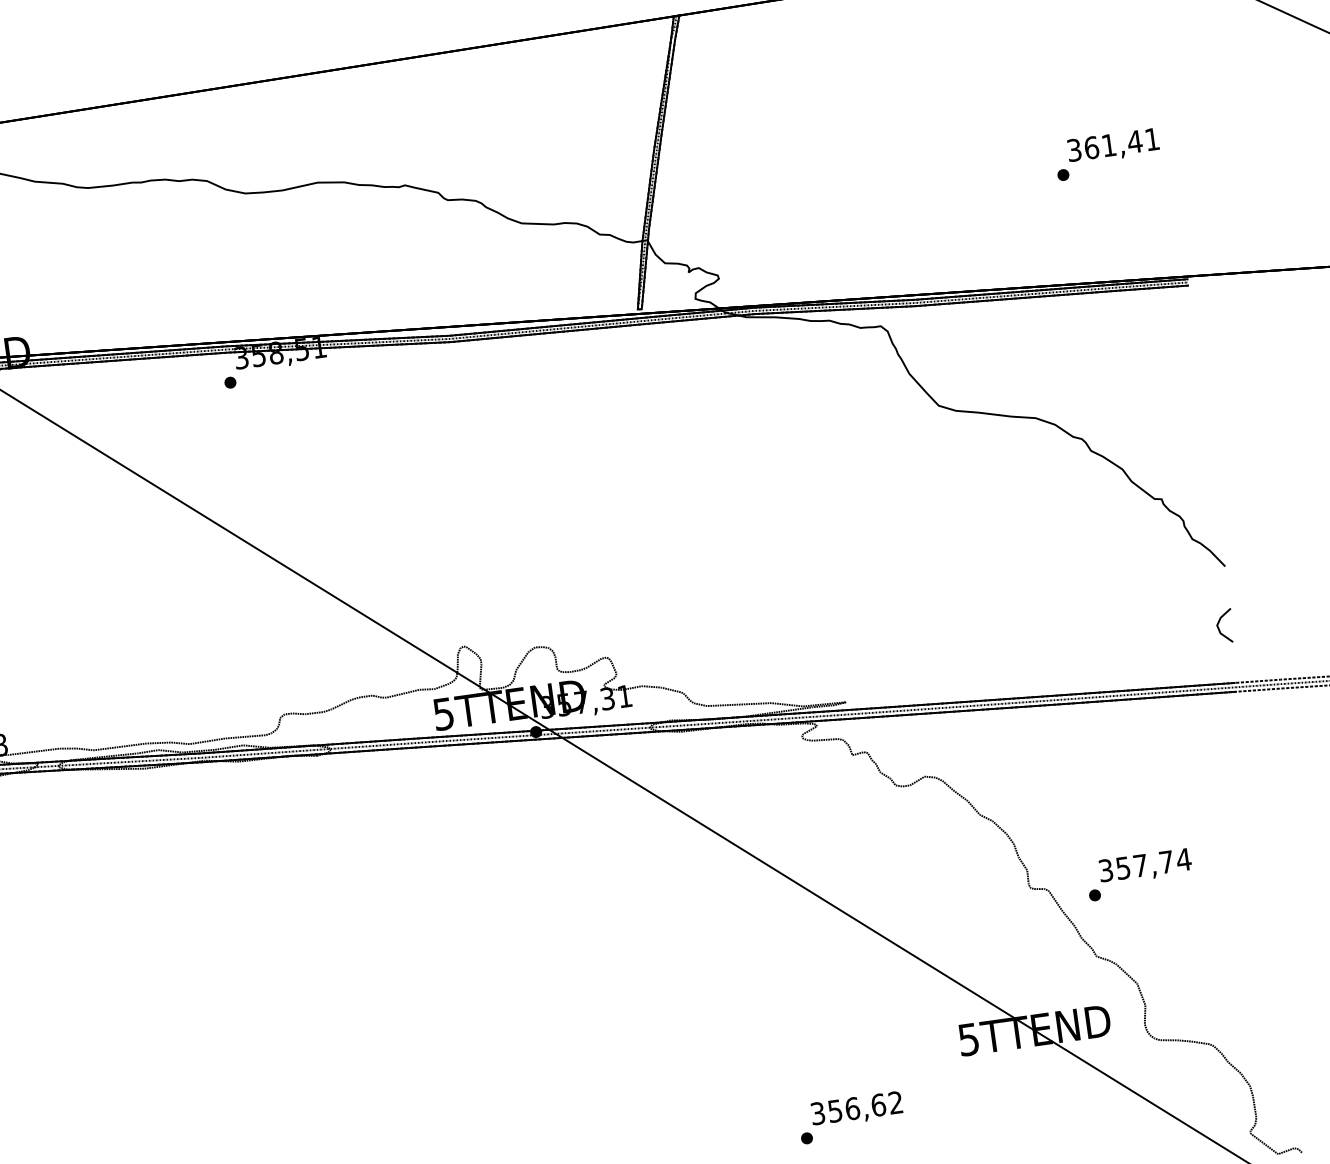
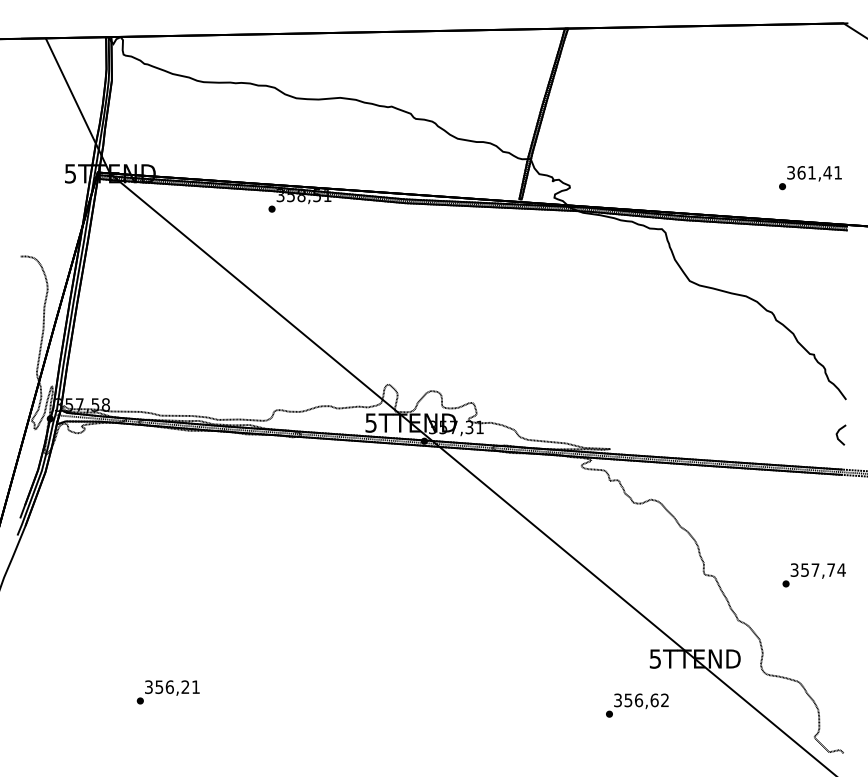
text: (1107, 155) -> (810, 178), moved
text: (1138, 875) -> (813, 575), moved
text: (851, 1117) -> (637, 705), moved

